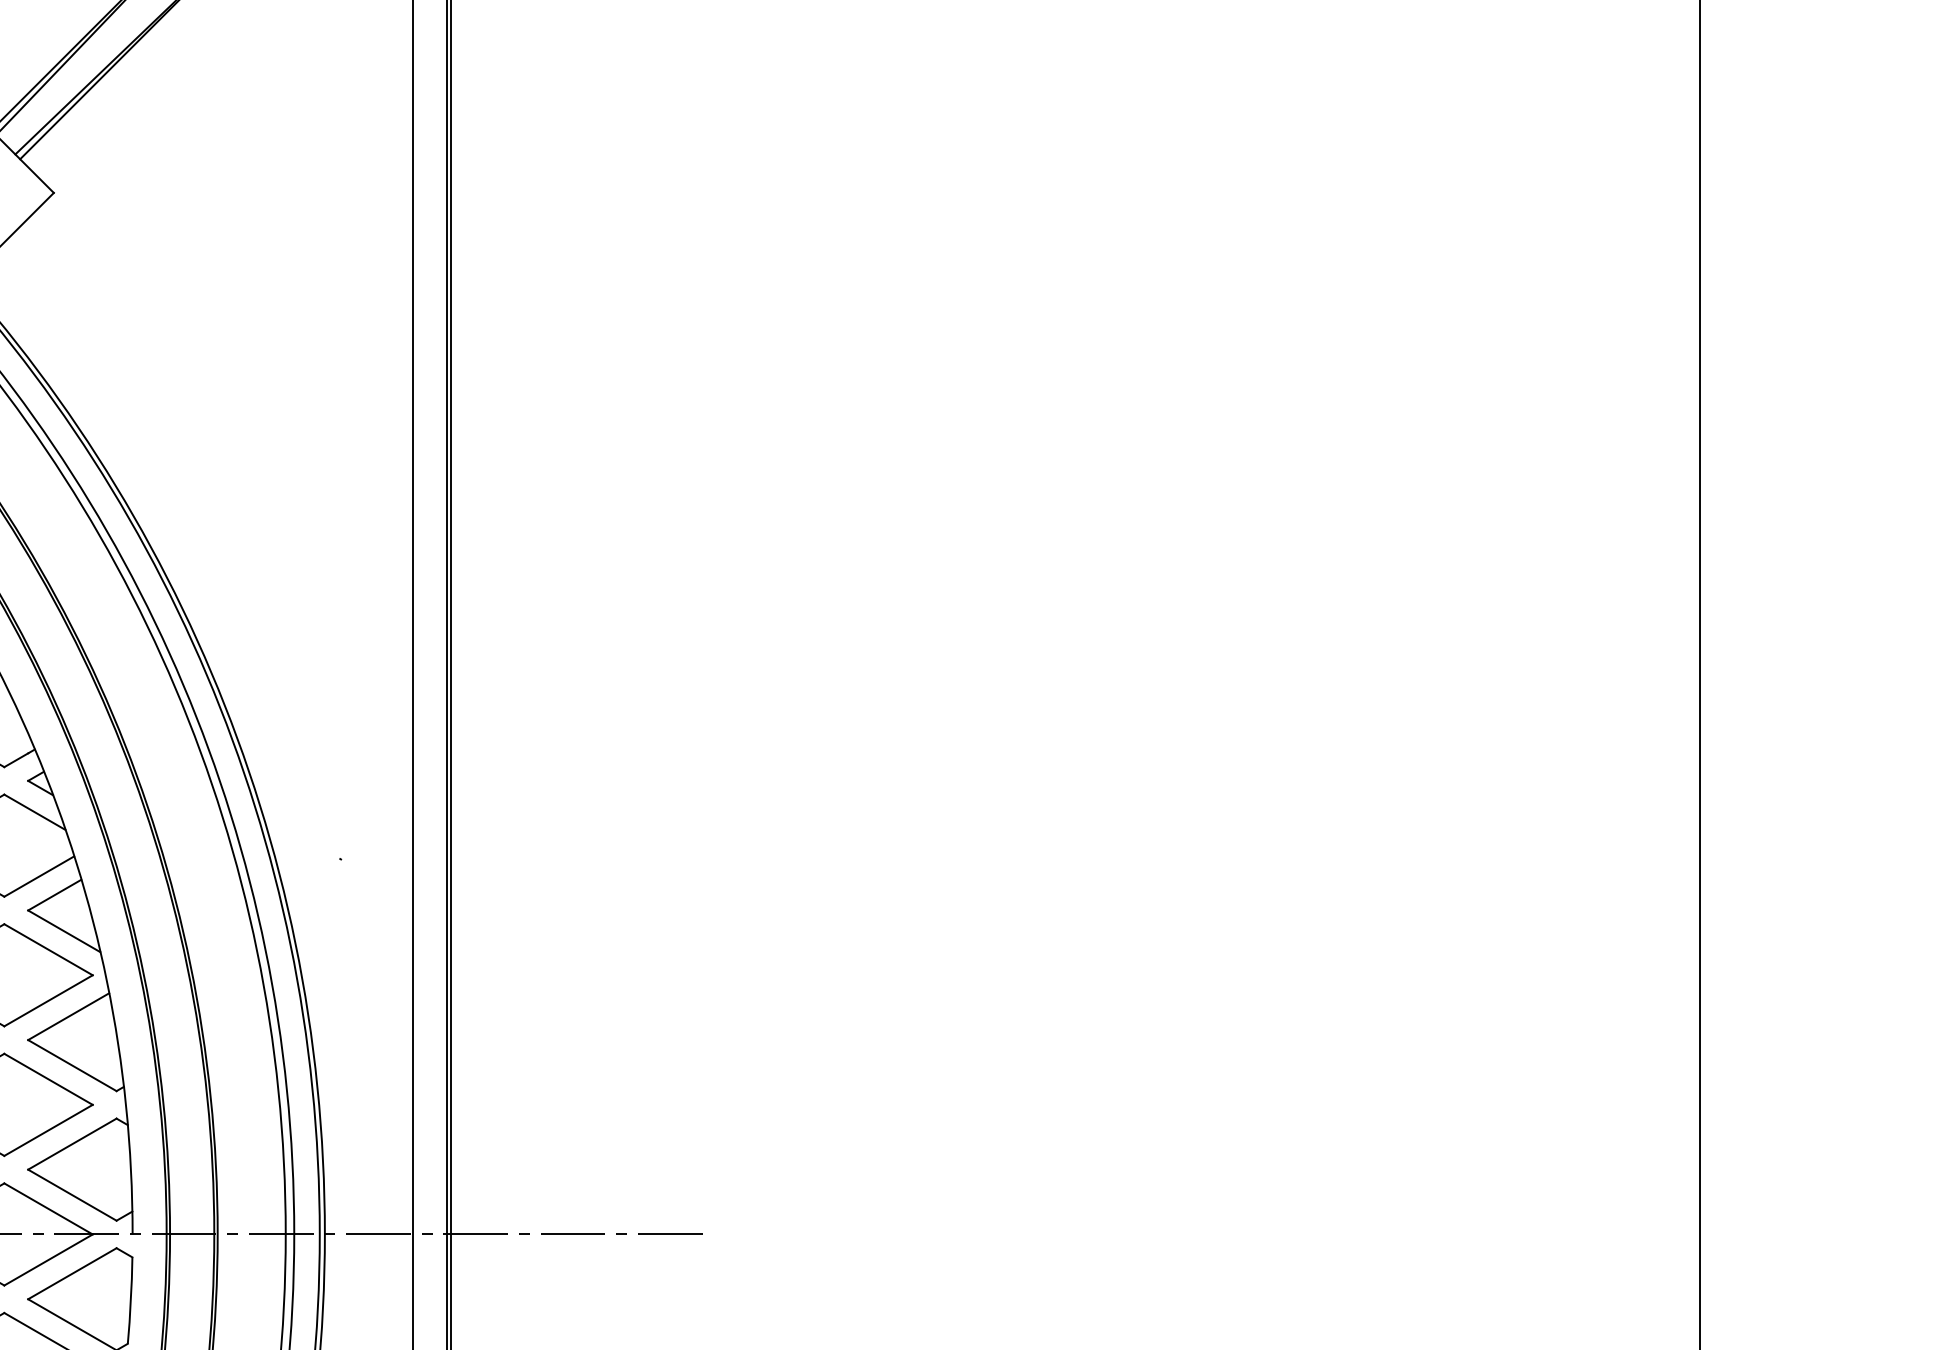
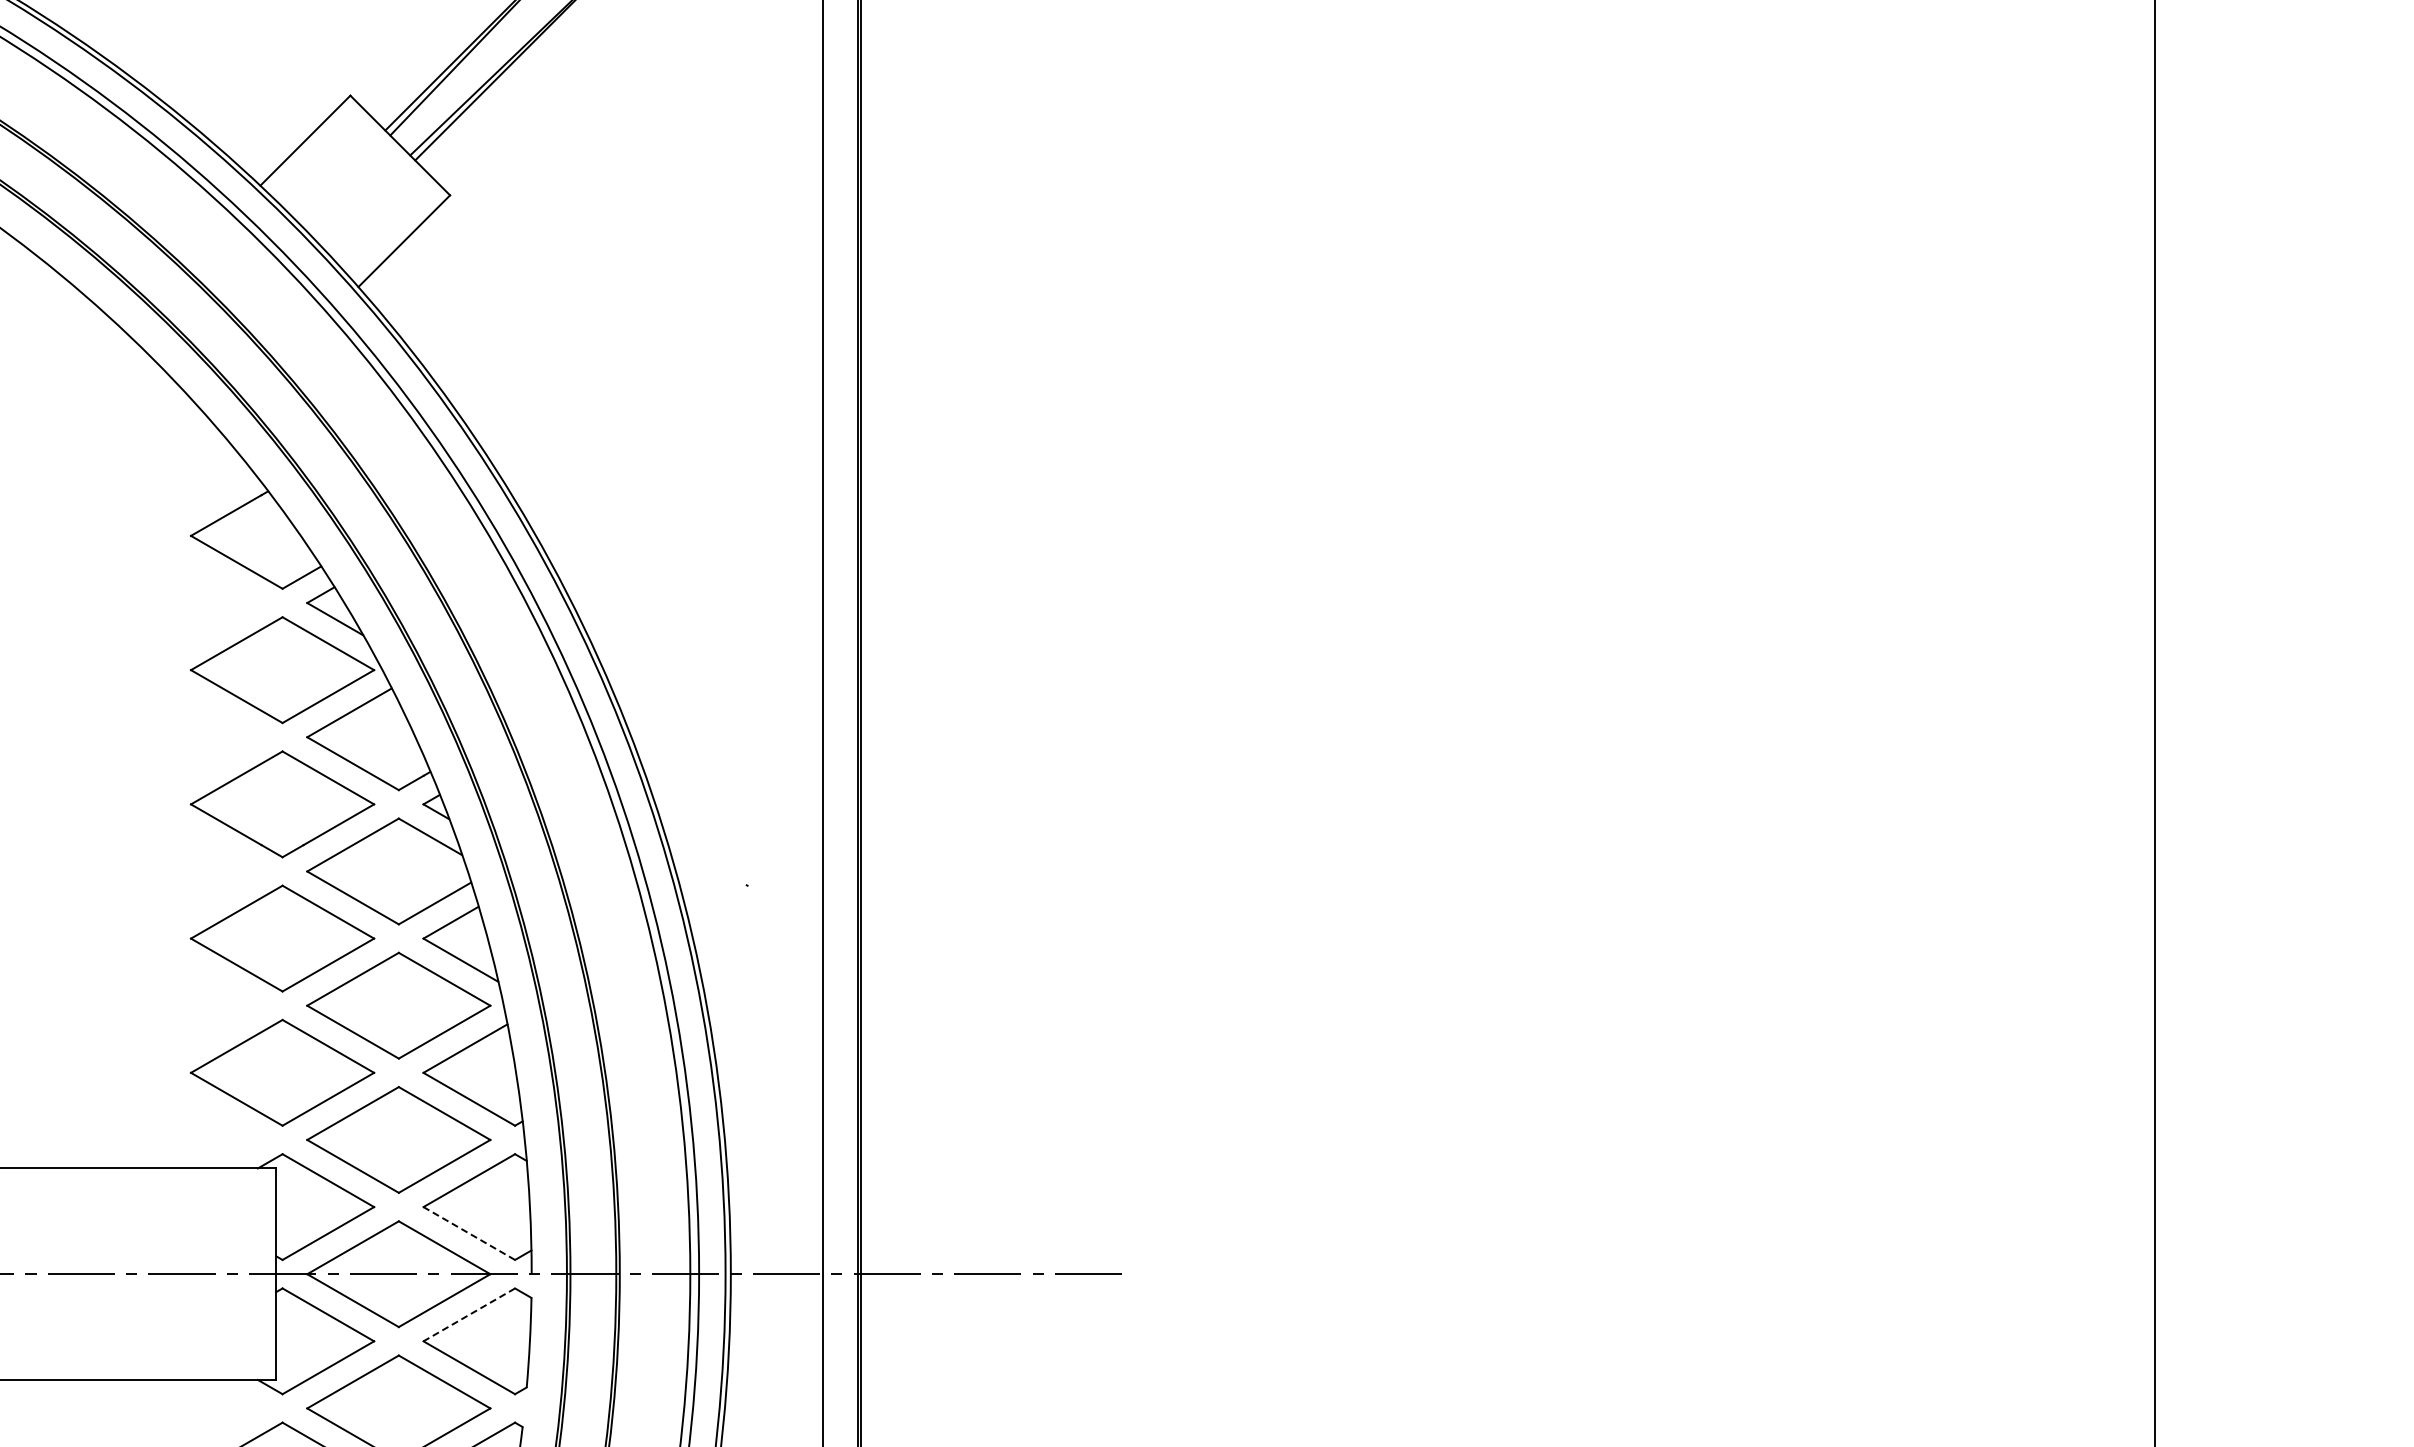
line: (72, 1195) -> (469, 1233), solid -> dashed
line: (72, 1273) -> (469, 1314), solid -> dashed

